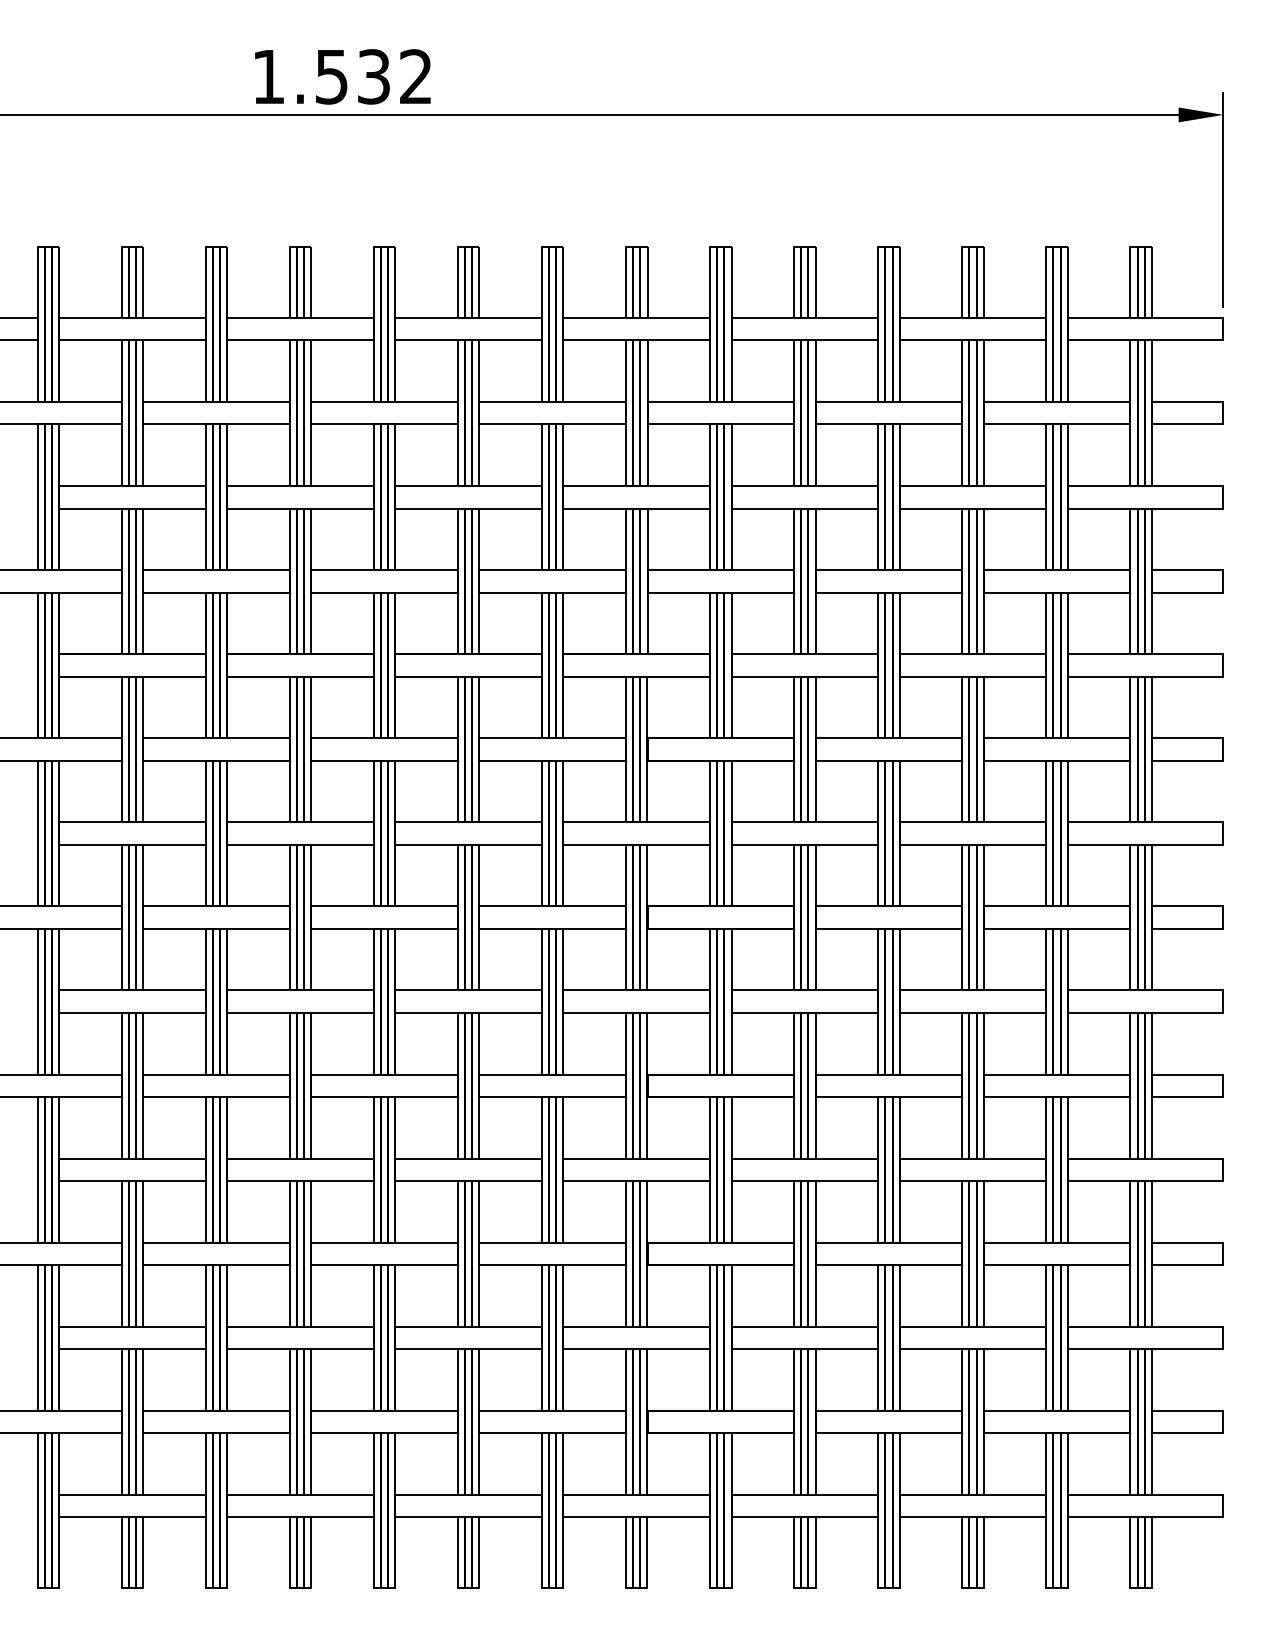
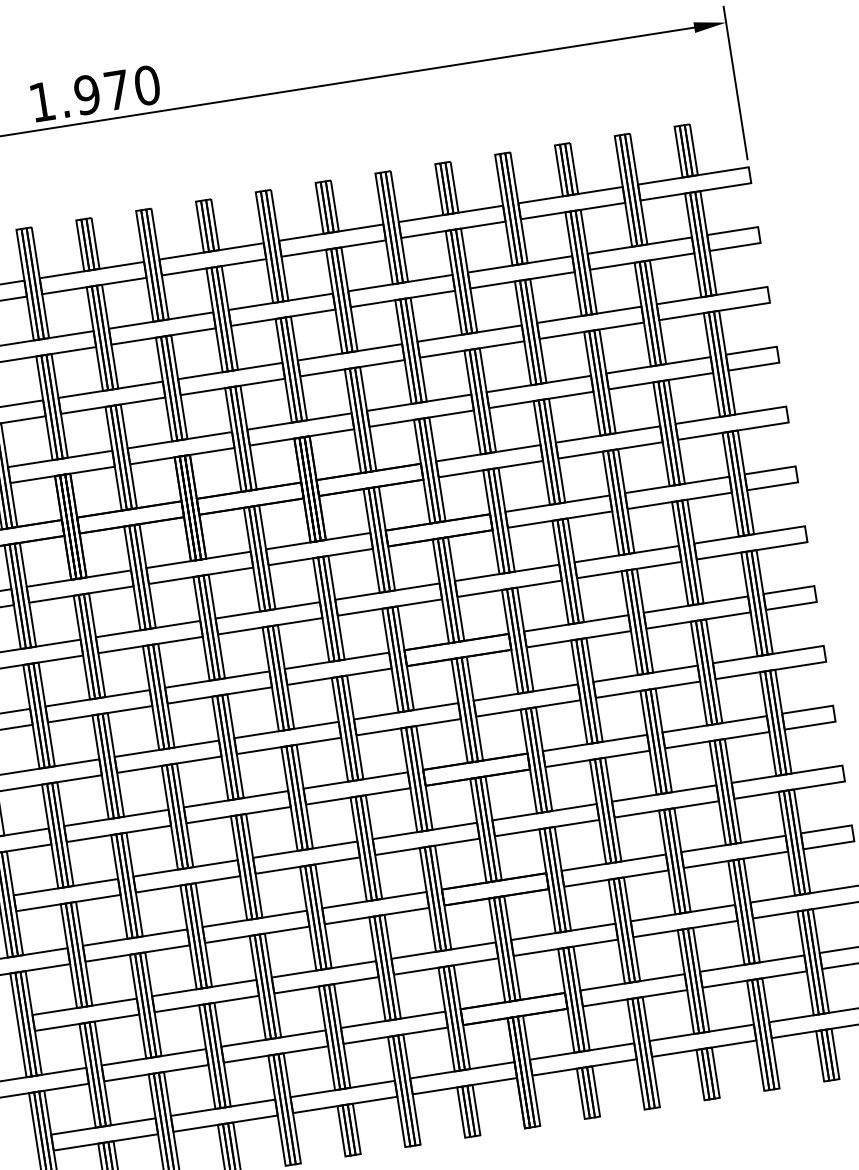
text: (373, 76) -> (116, 90), 1.532 -> 1.970

